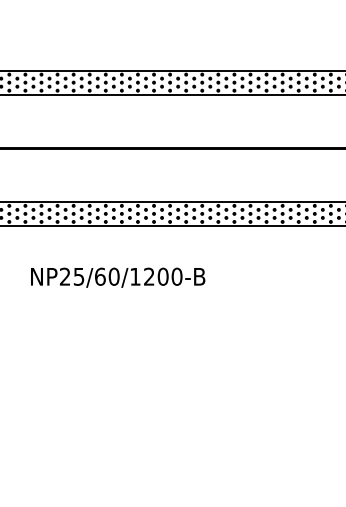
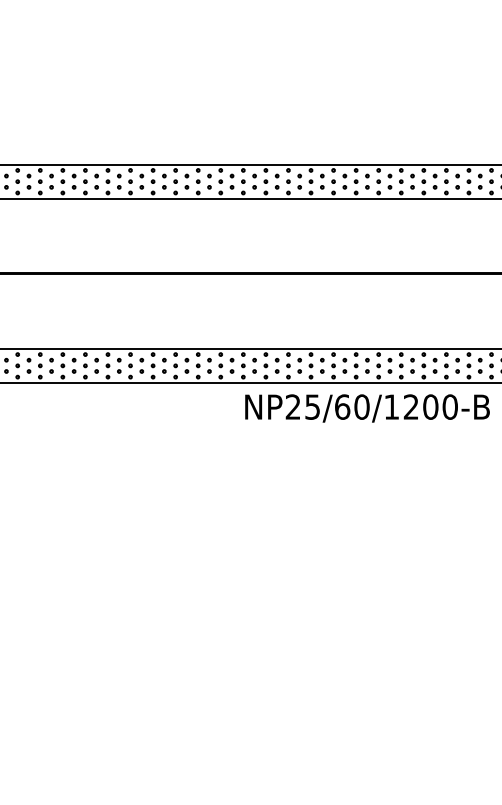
text: (118, 277) -> (367, 408), moved

